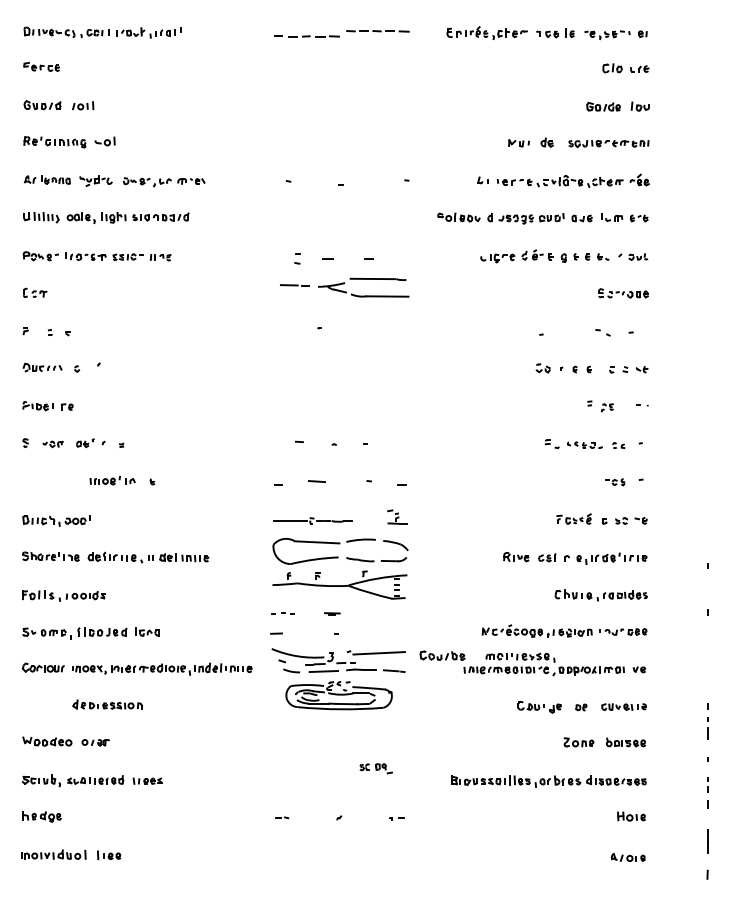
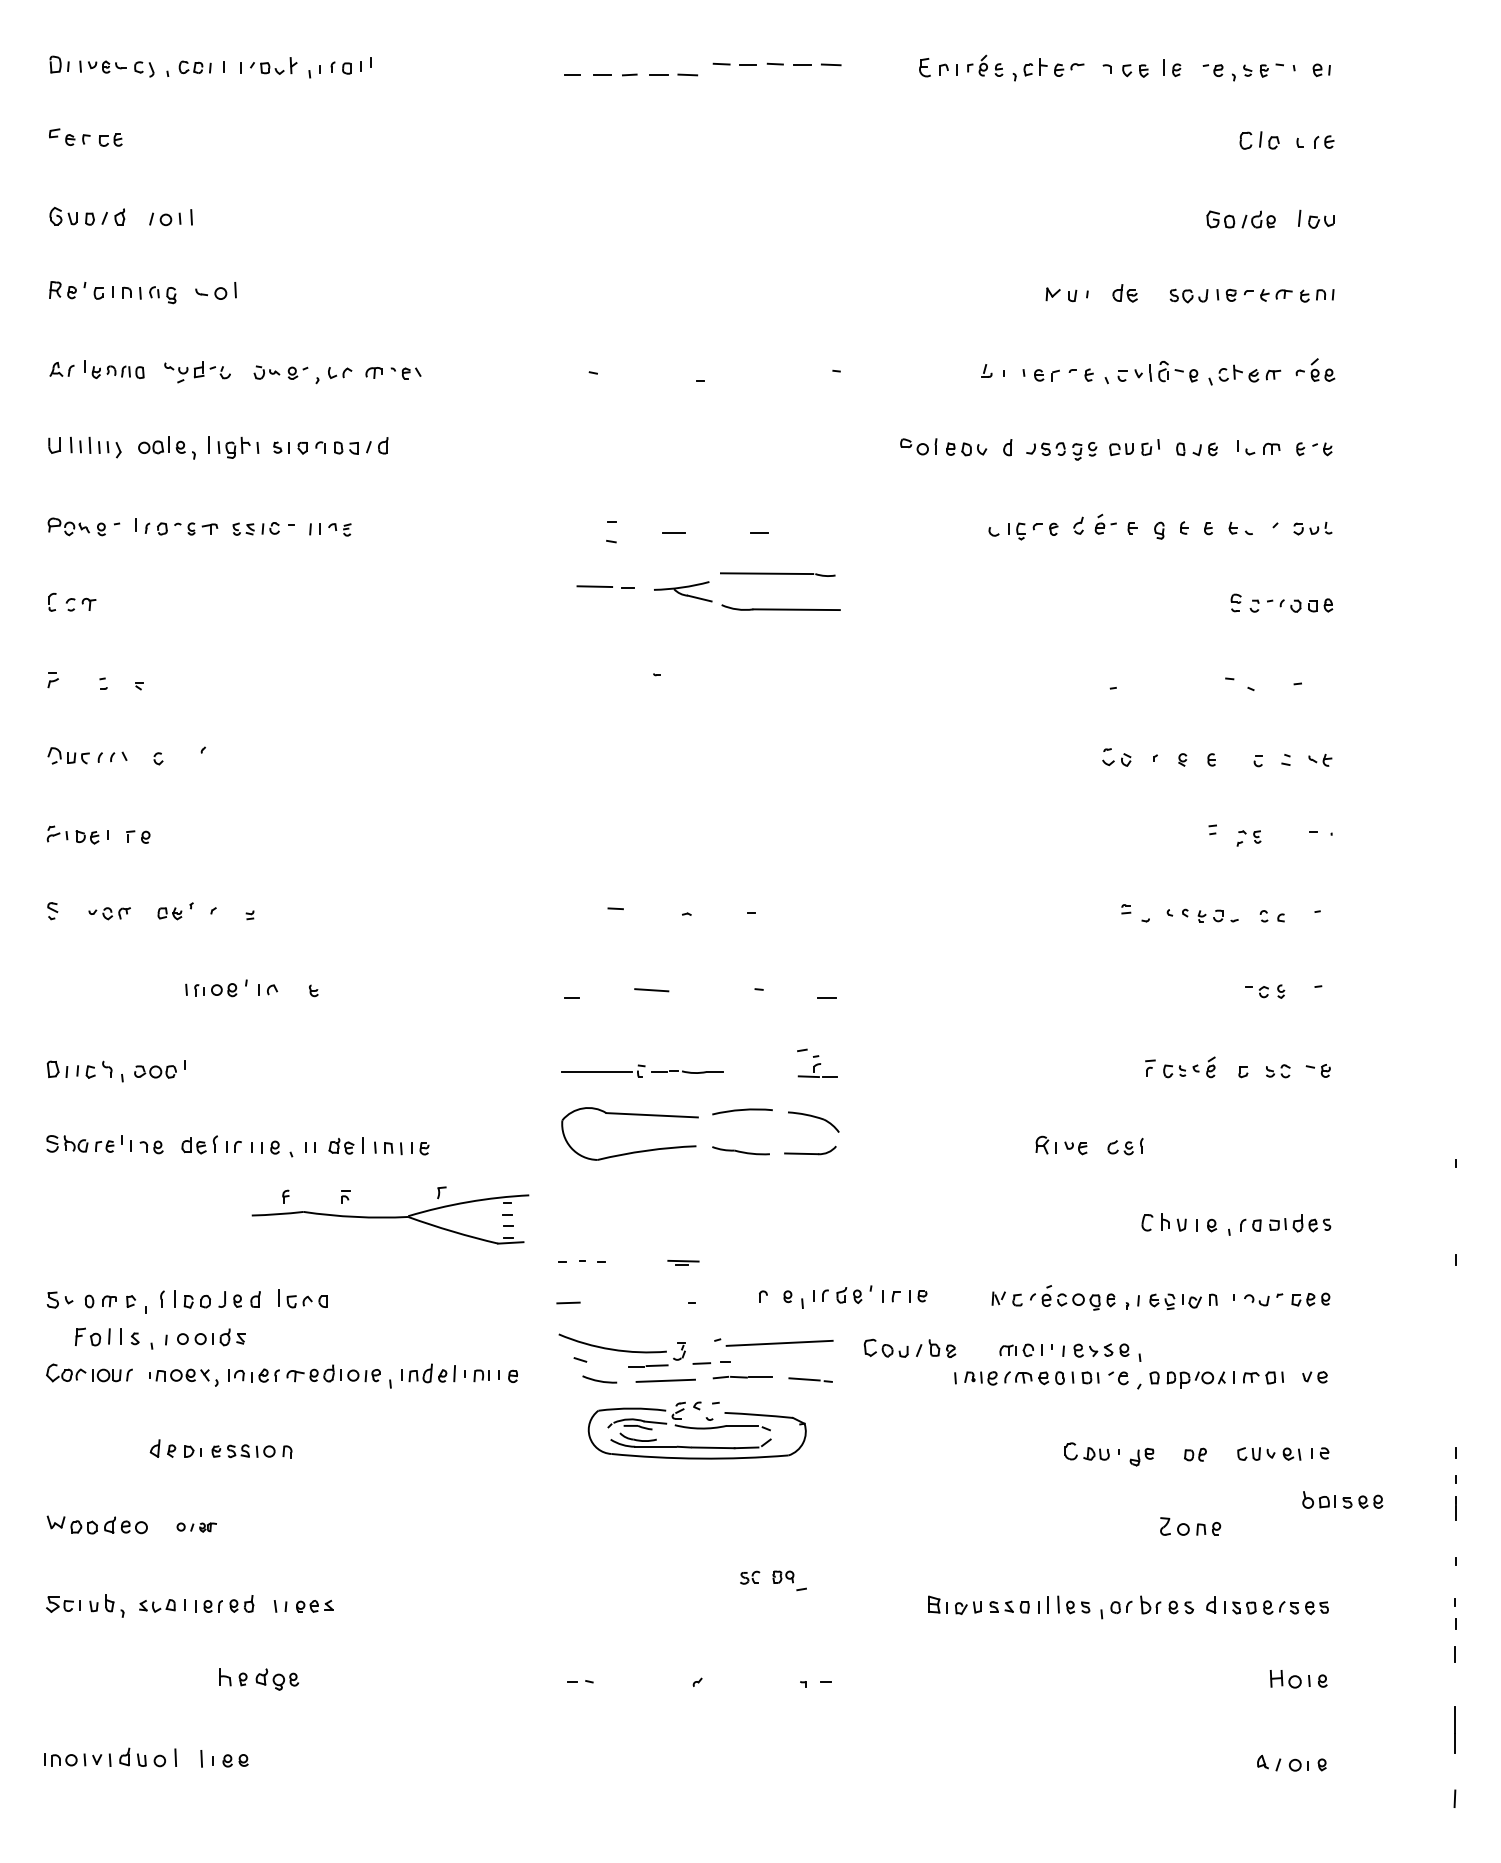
part: (605, 558) -> (842, 1296), moved
part: (339, 584) -> (389, 1214), moved
part: (63, 595) -> (159, 1337), moved
part: (95, 742) -> (196, 1526), size x0.7
part: (625, 742) -> (1341, 1500), moved
part: (41, 816) -> (258, 1678), moved

